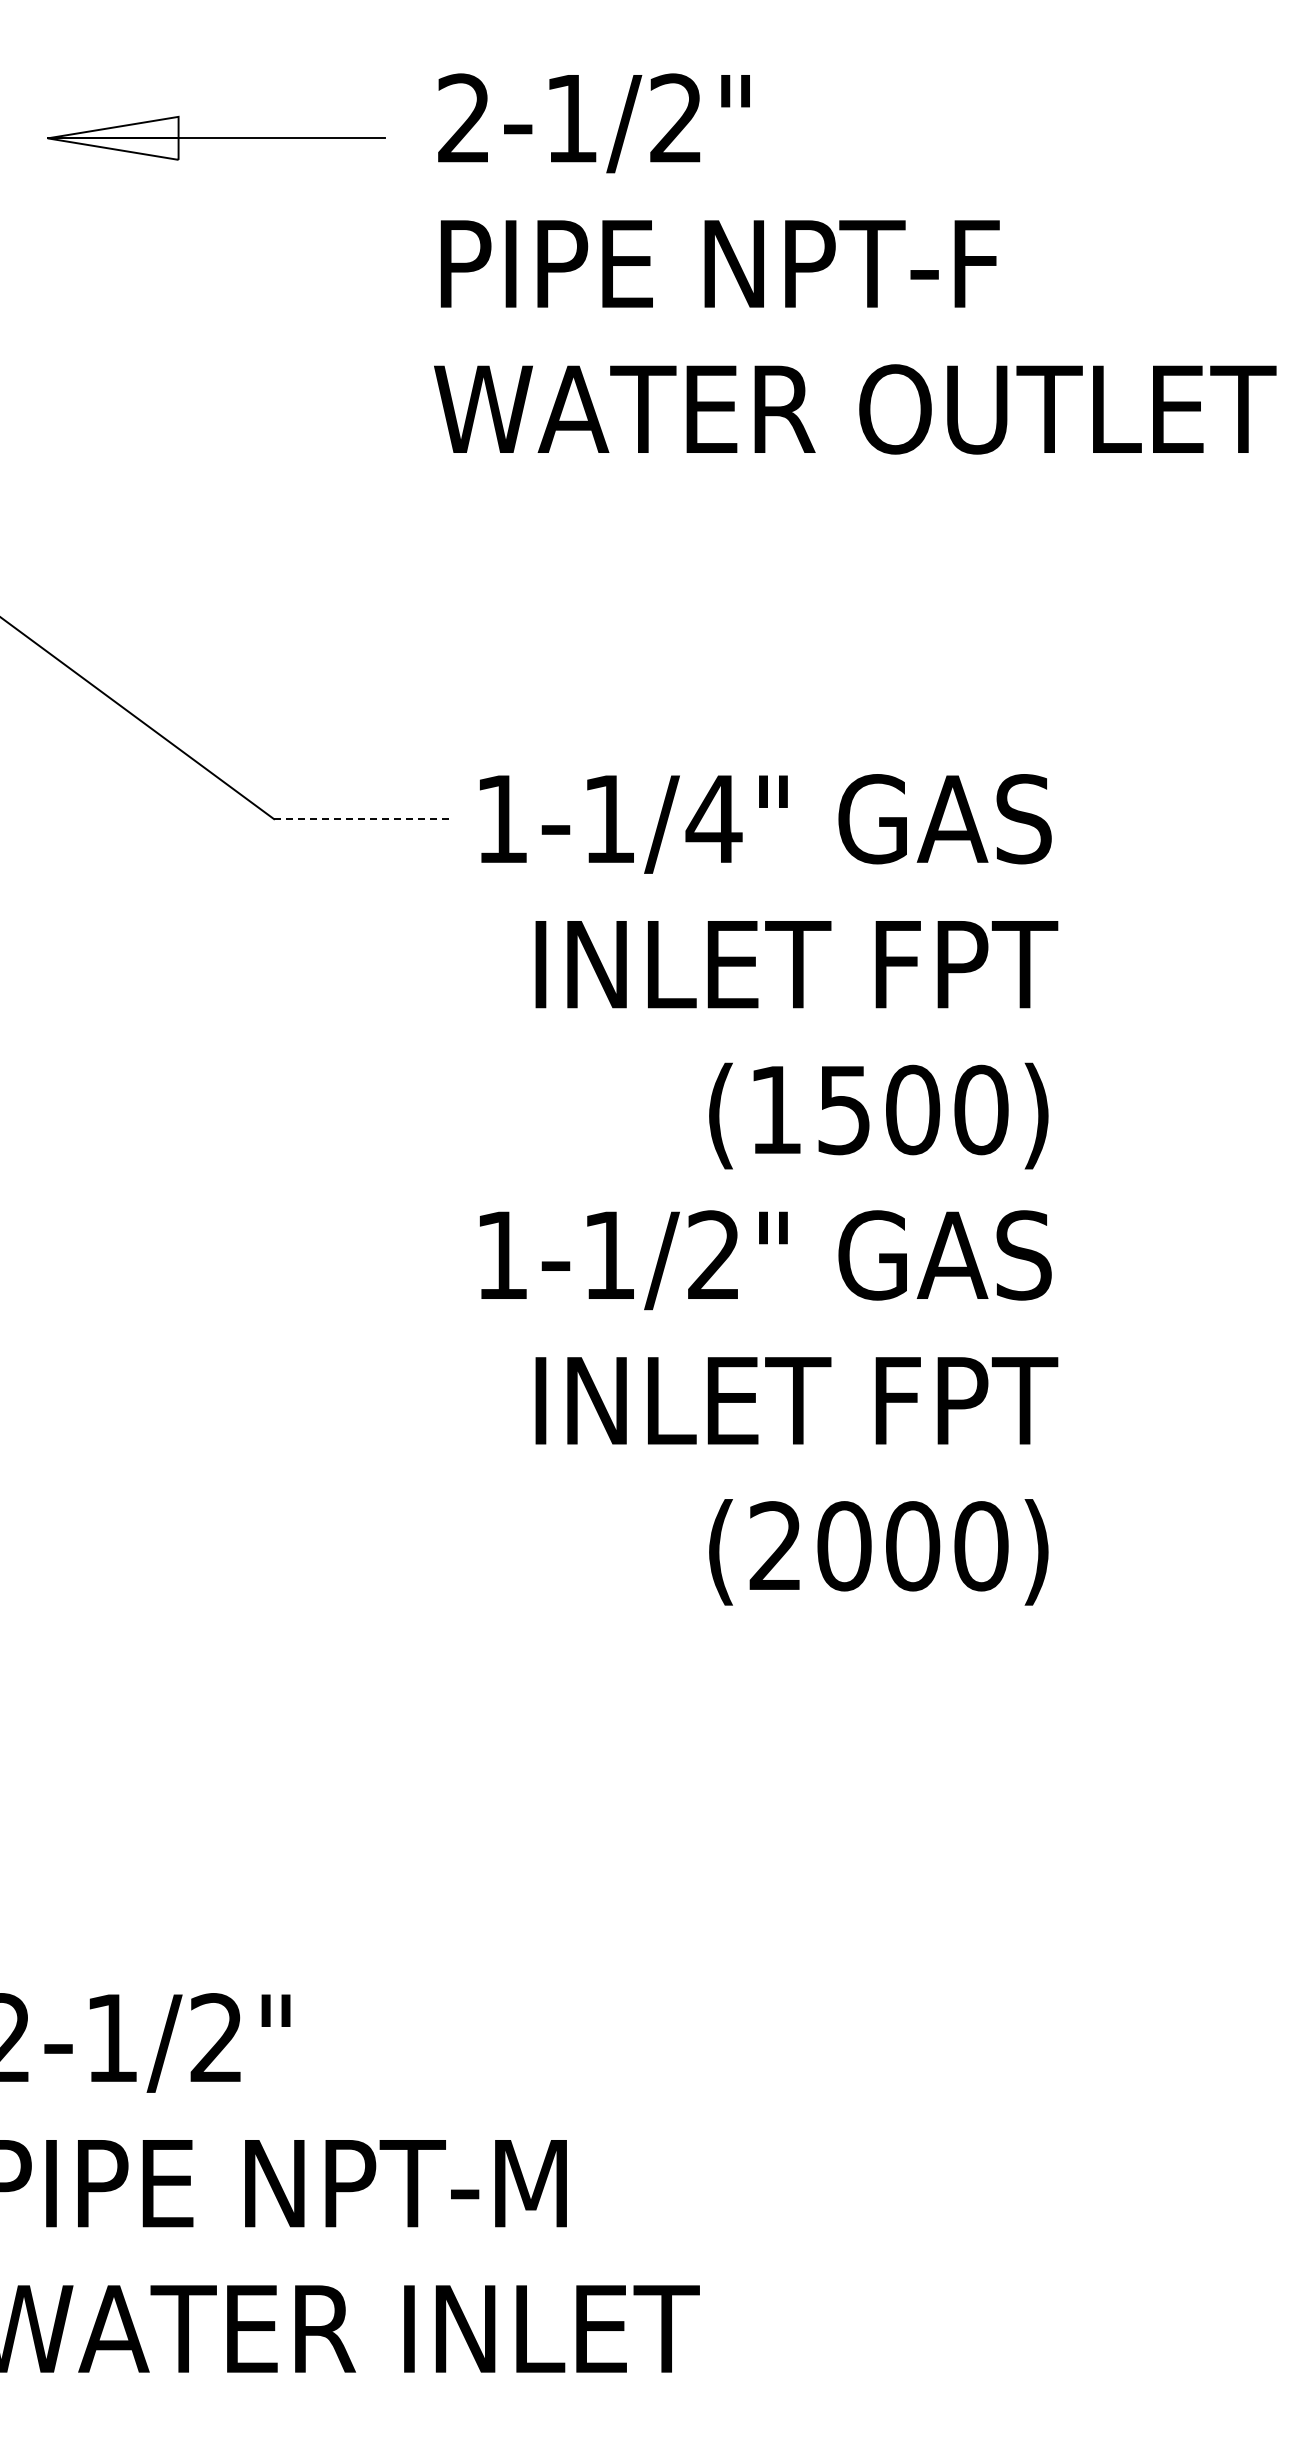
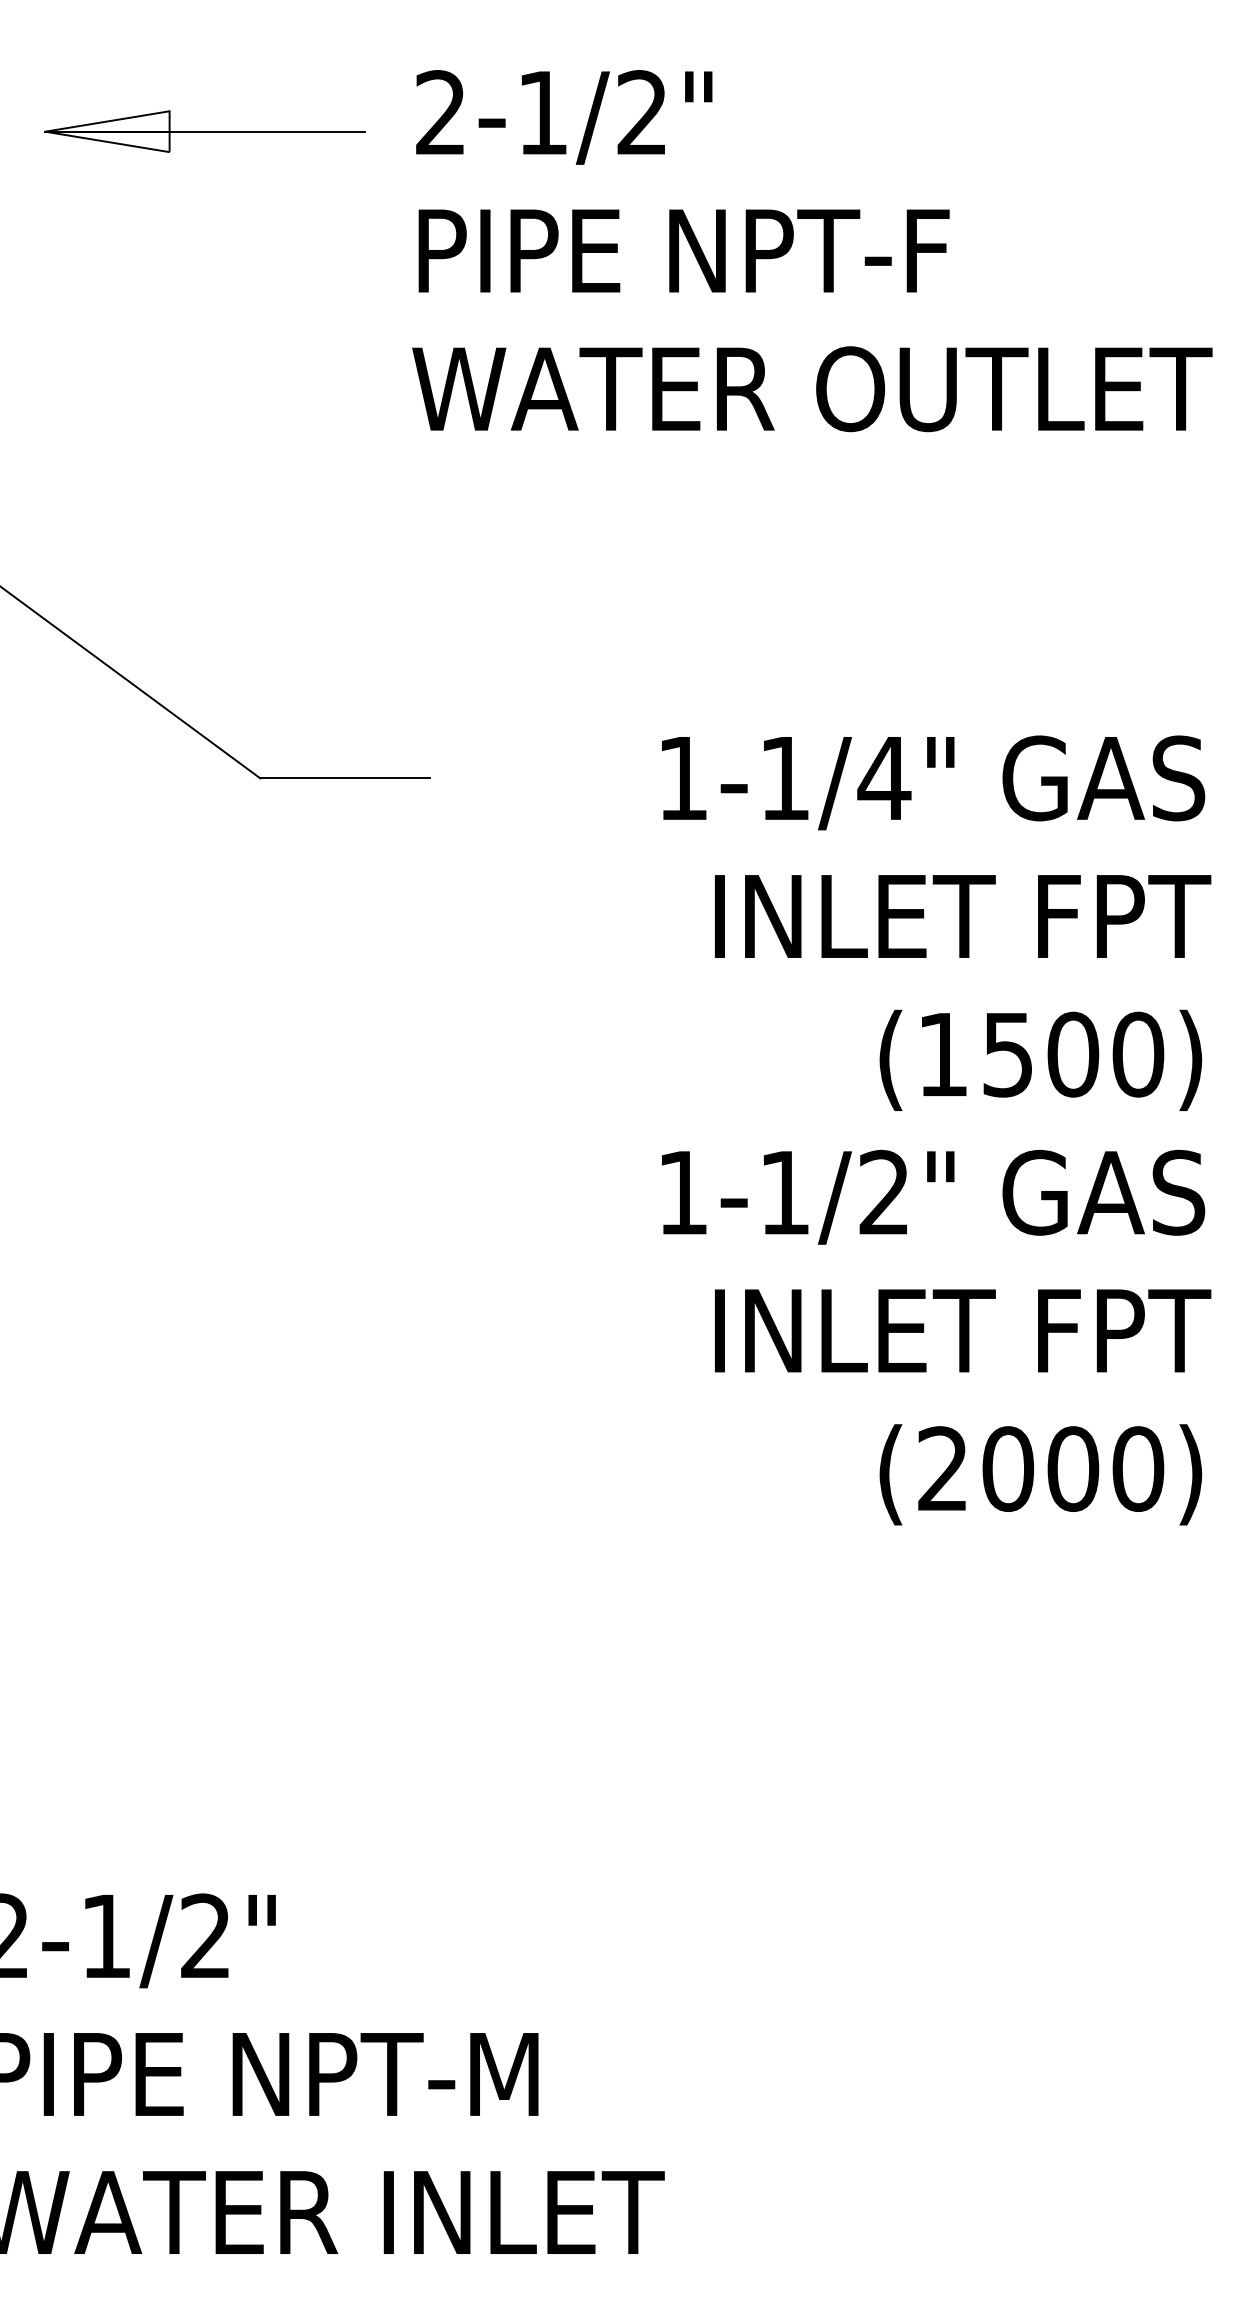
line: (363, 819) -> (345, 778), dashed -> solid
text: (769, 1189) -> (937, 1130), moved

